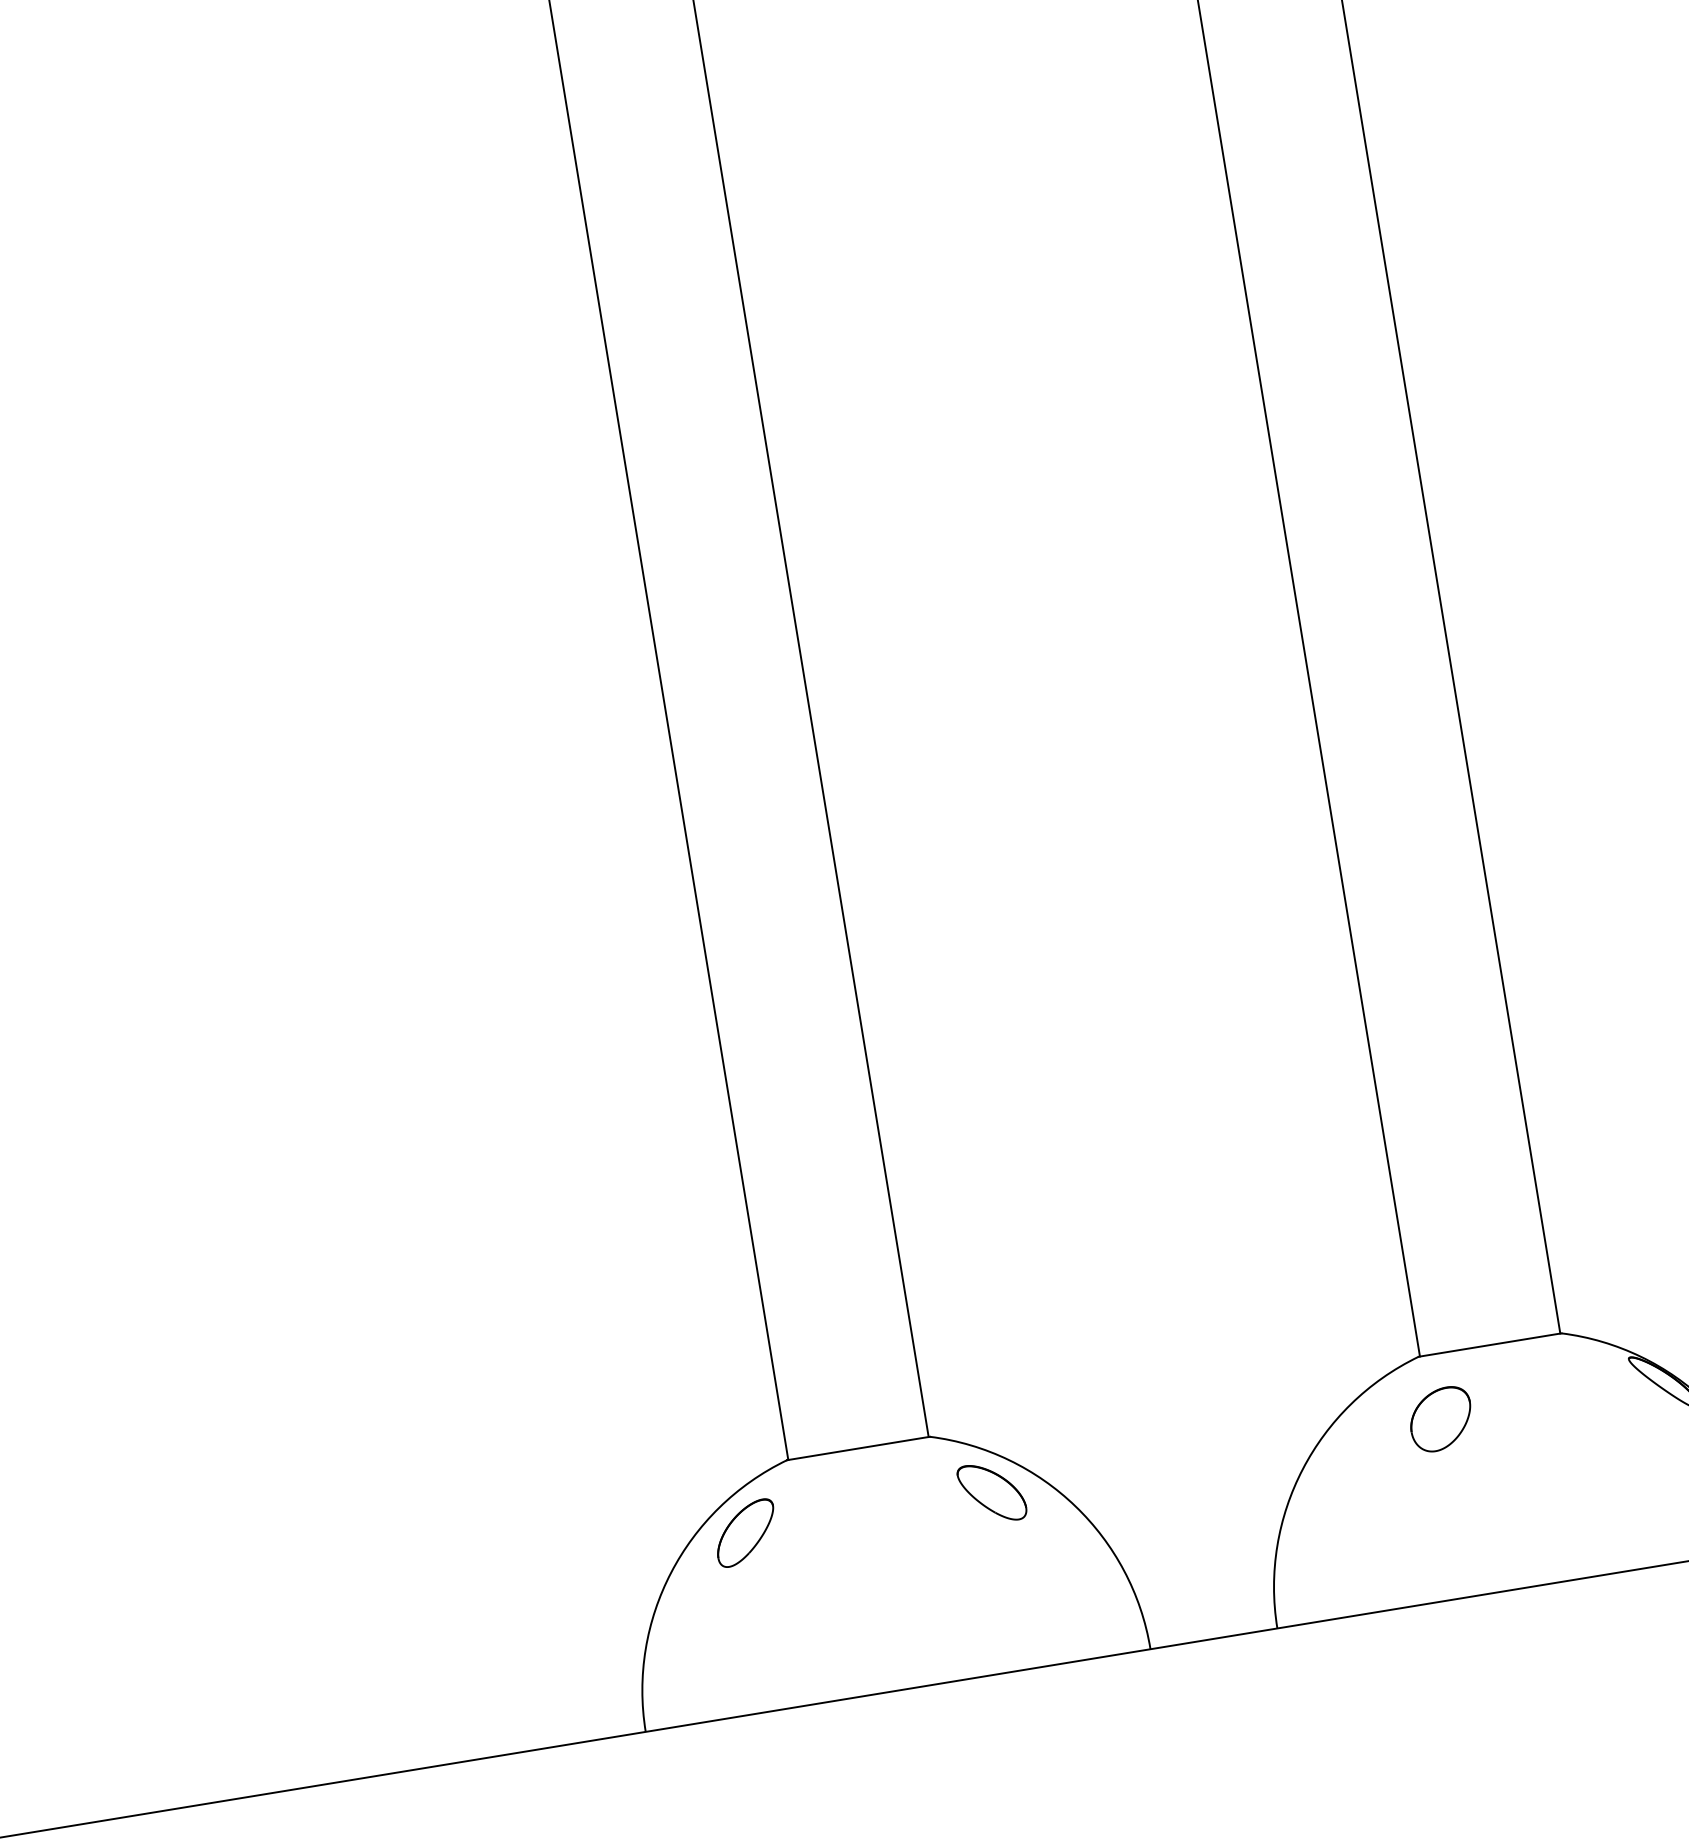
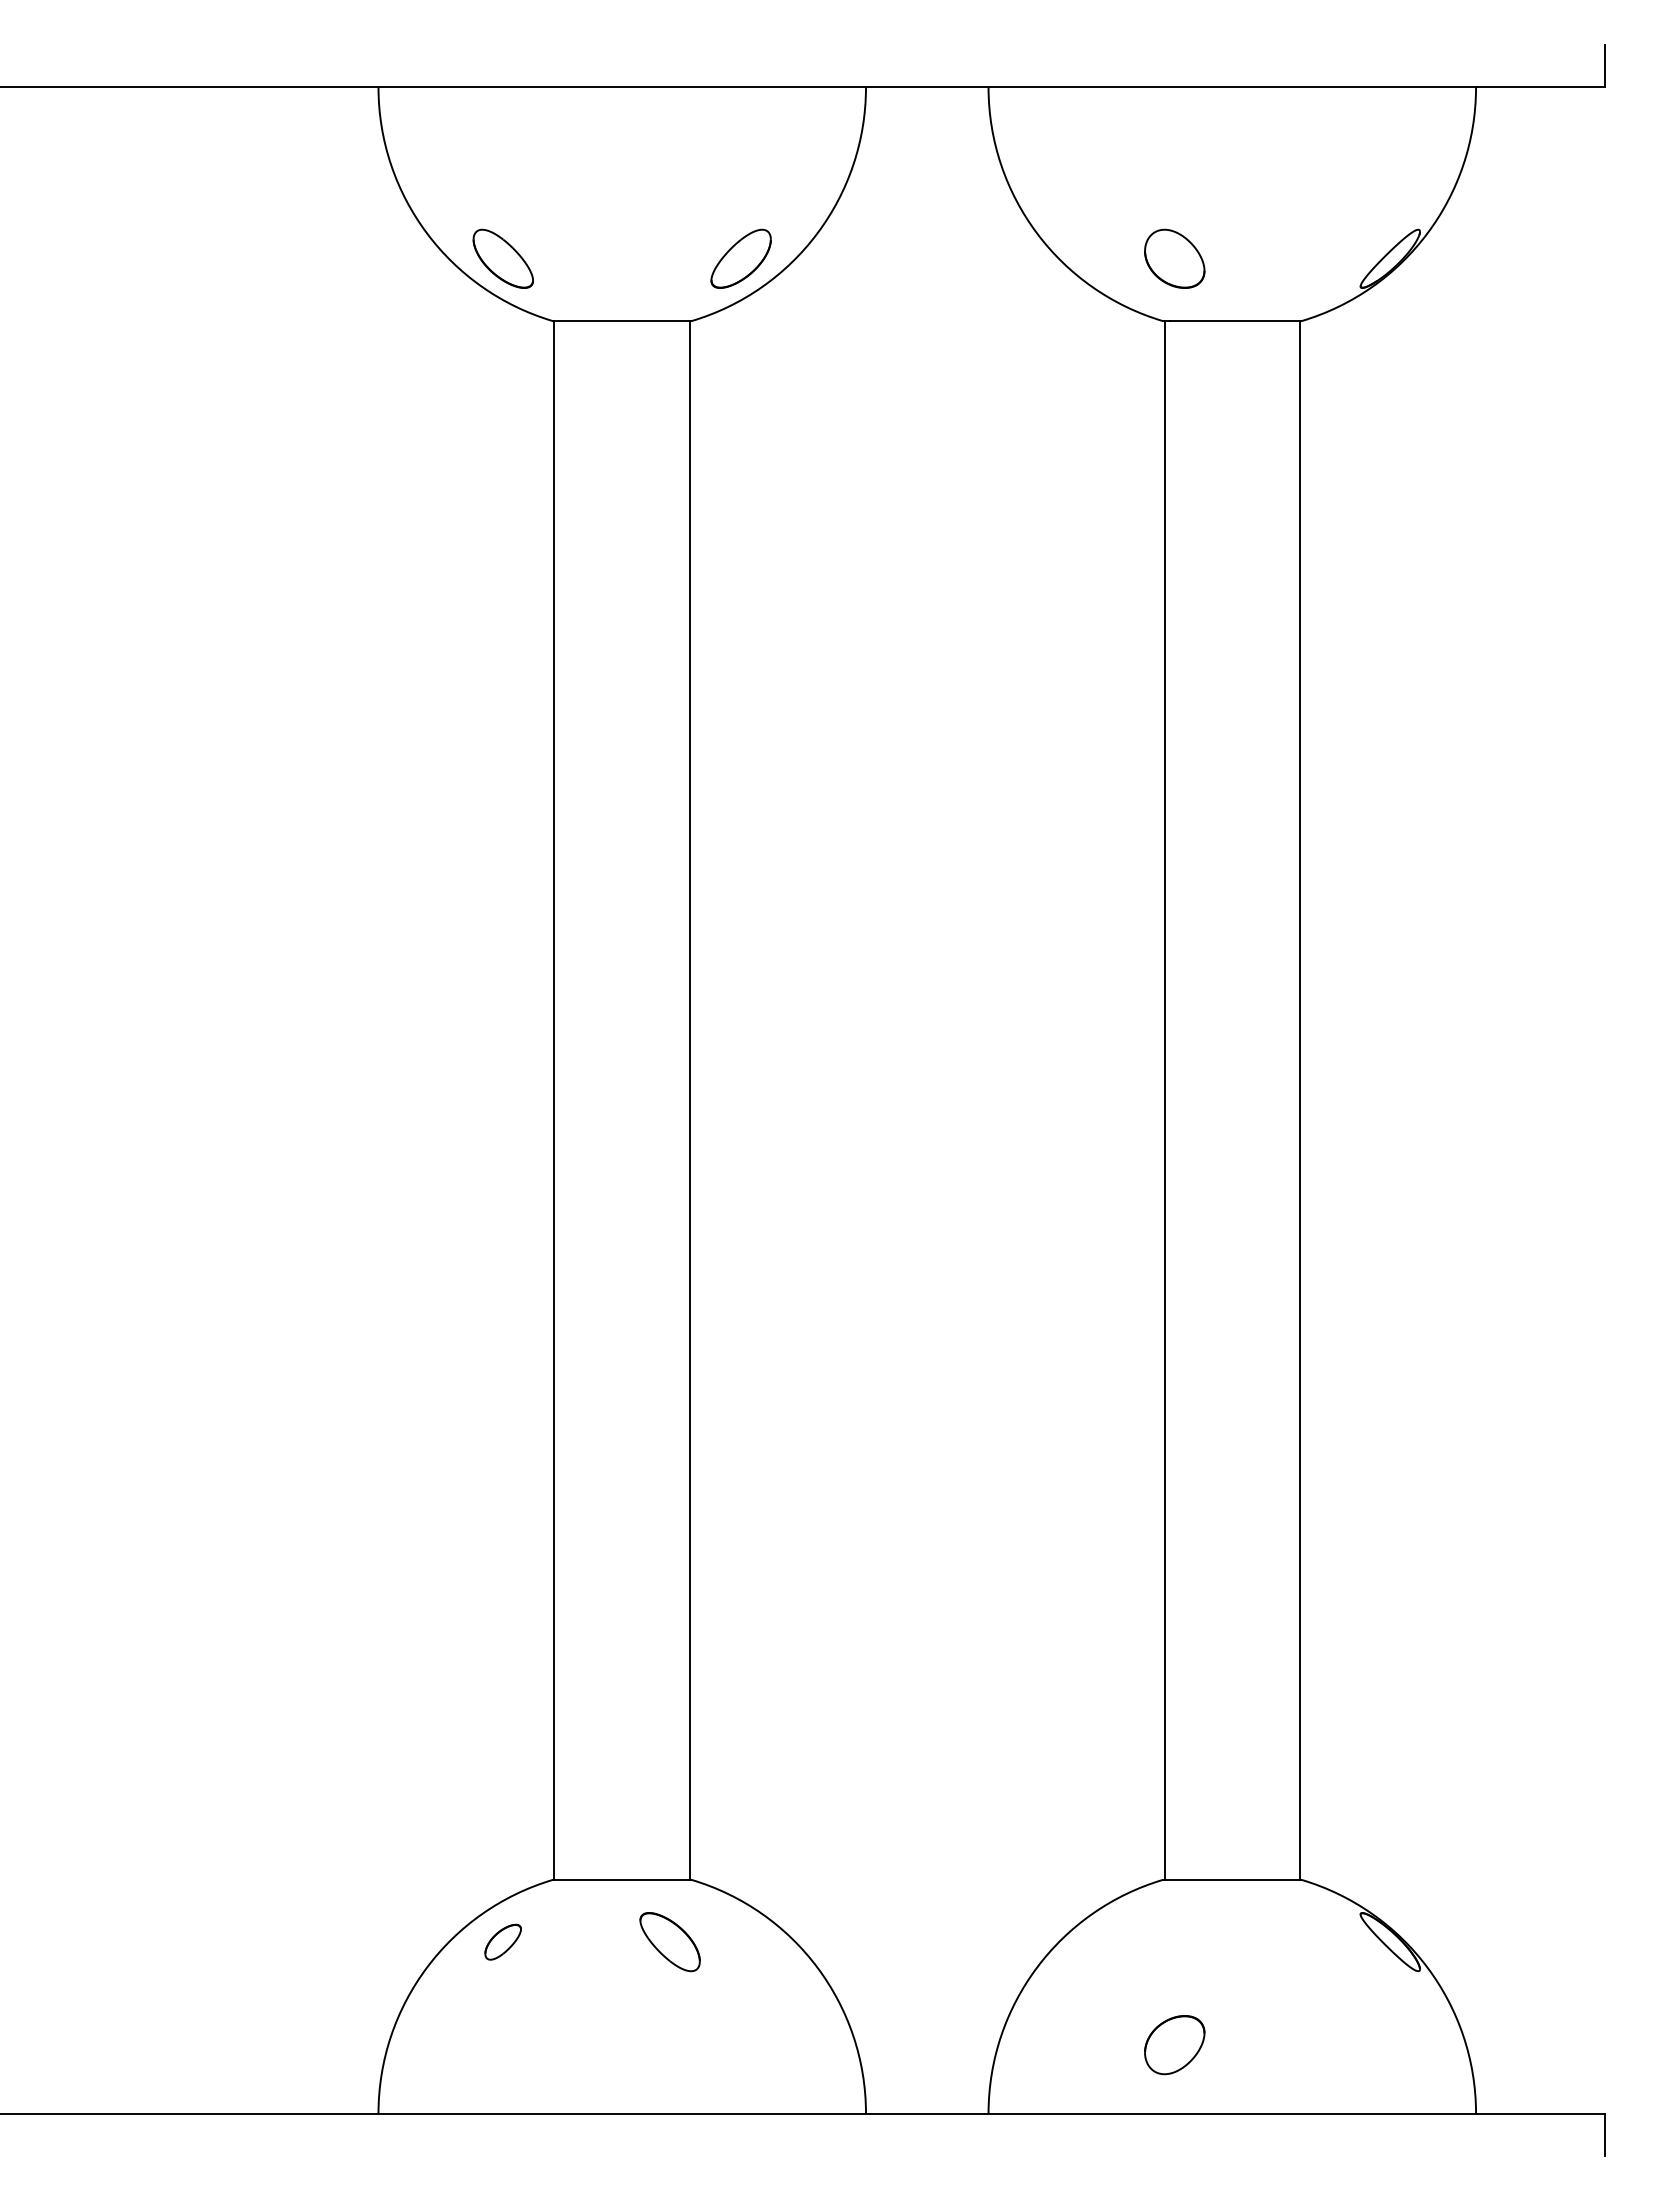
part: (1440, 1419) -> (1174, 2045), moved
part: (991, 1493) -> (669, 1942), moved
part: (745, 1533) -> (502, 1942), size x0.6

